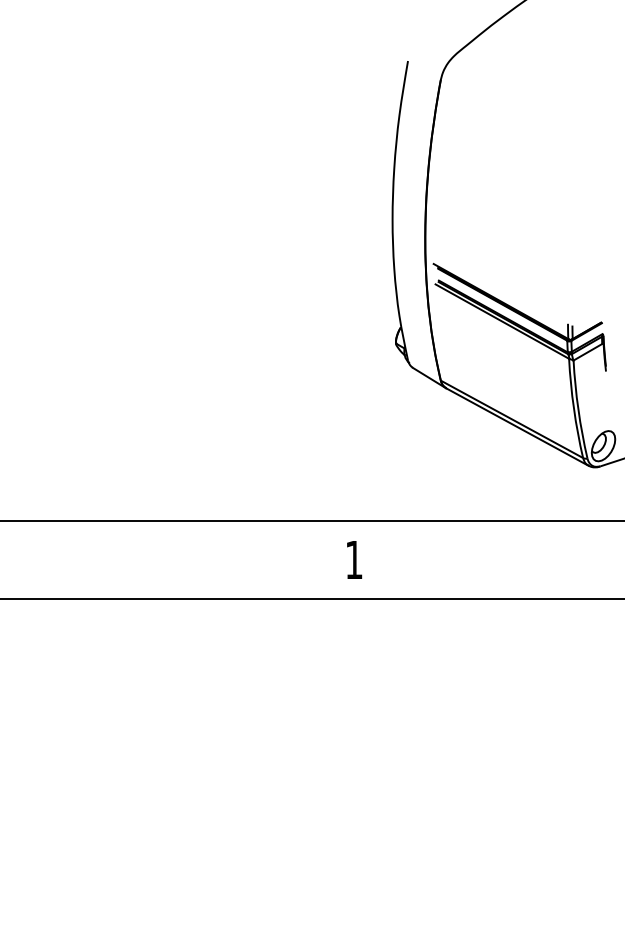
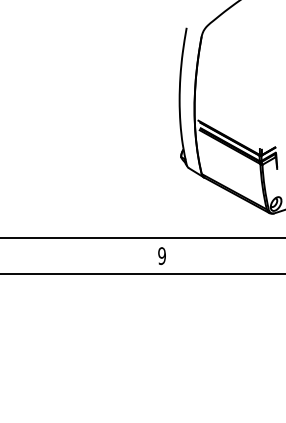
text: (352, 558) -> (161, 255), 1 -> 9

